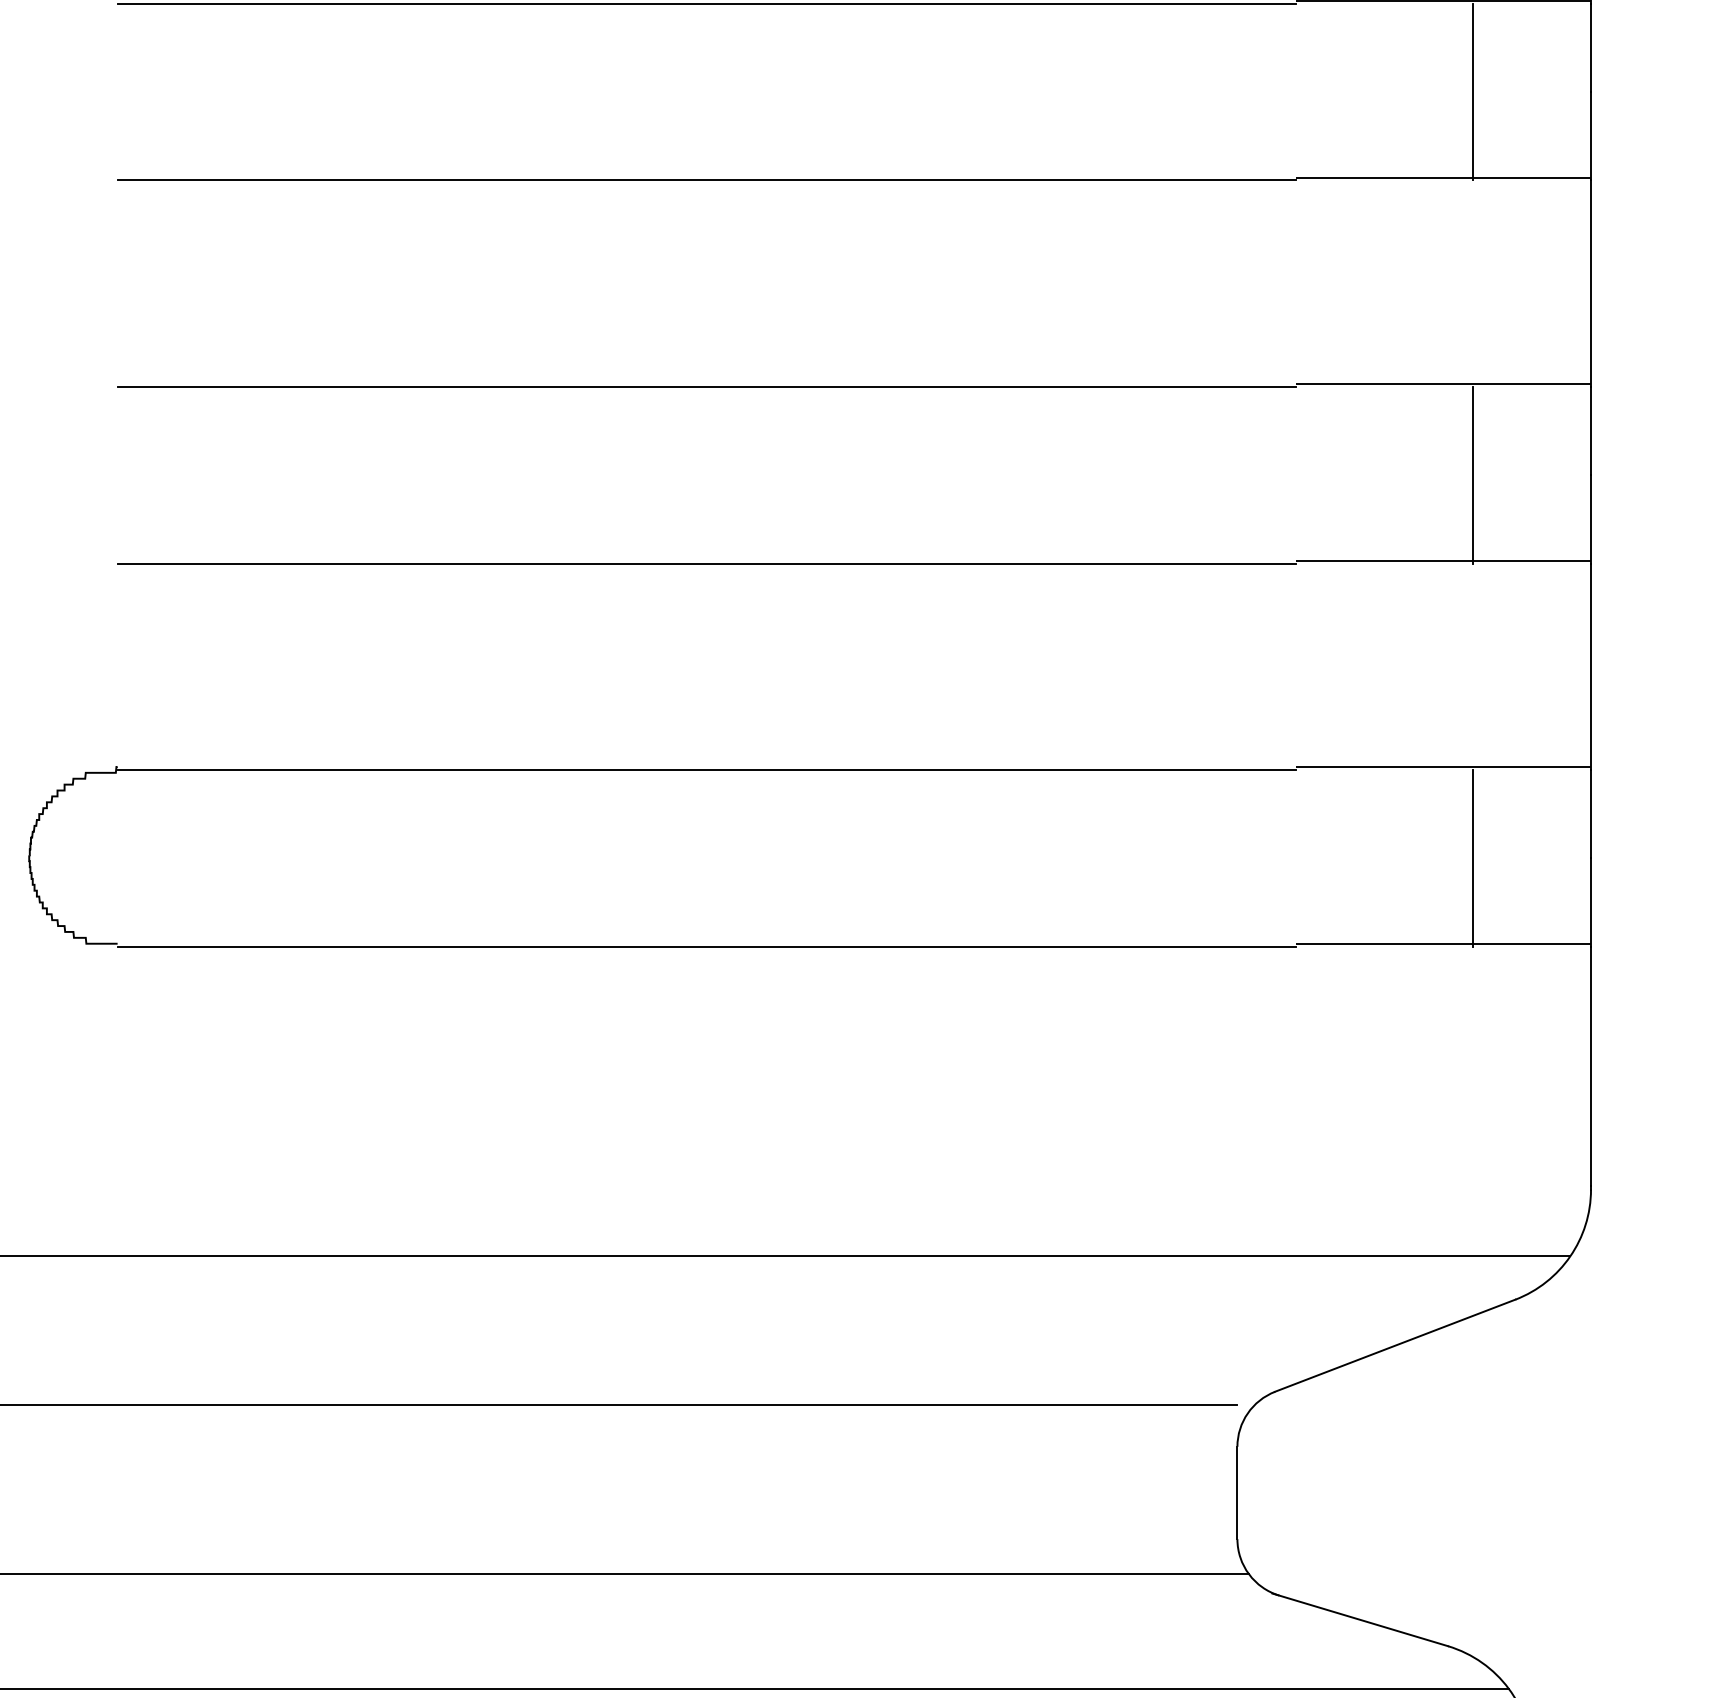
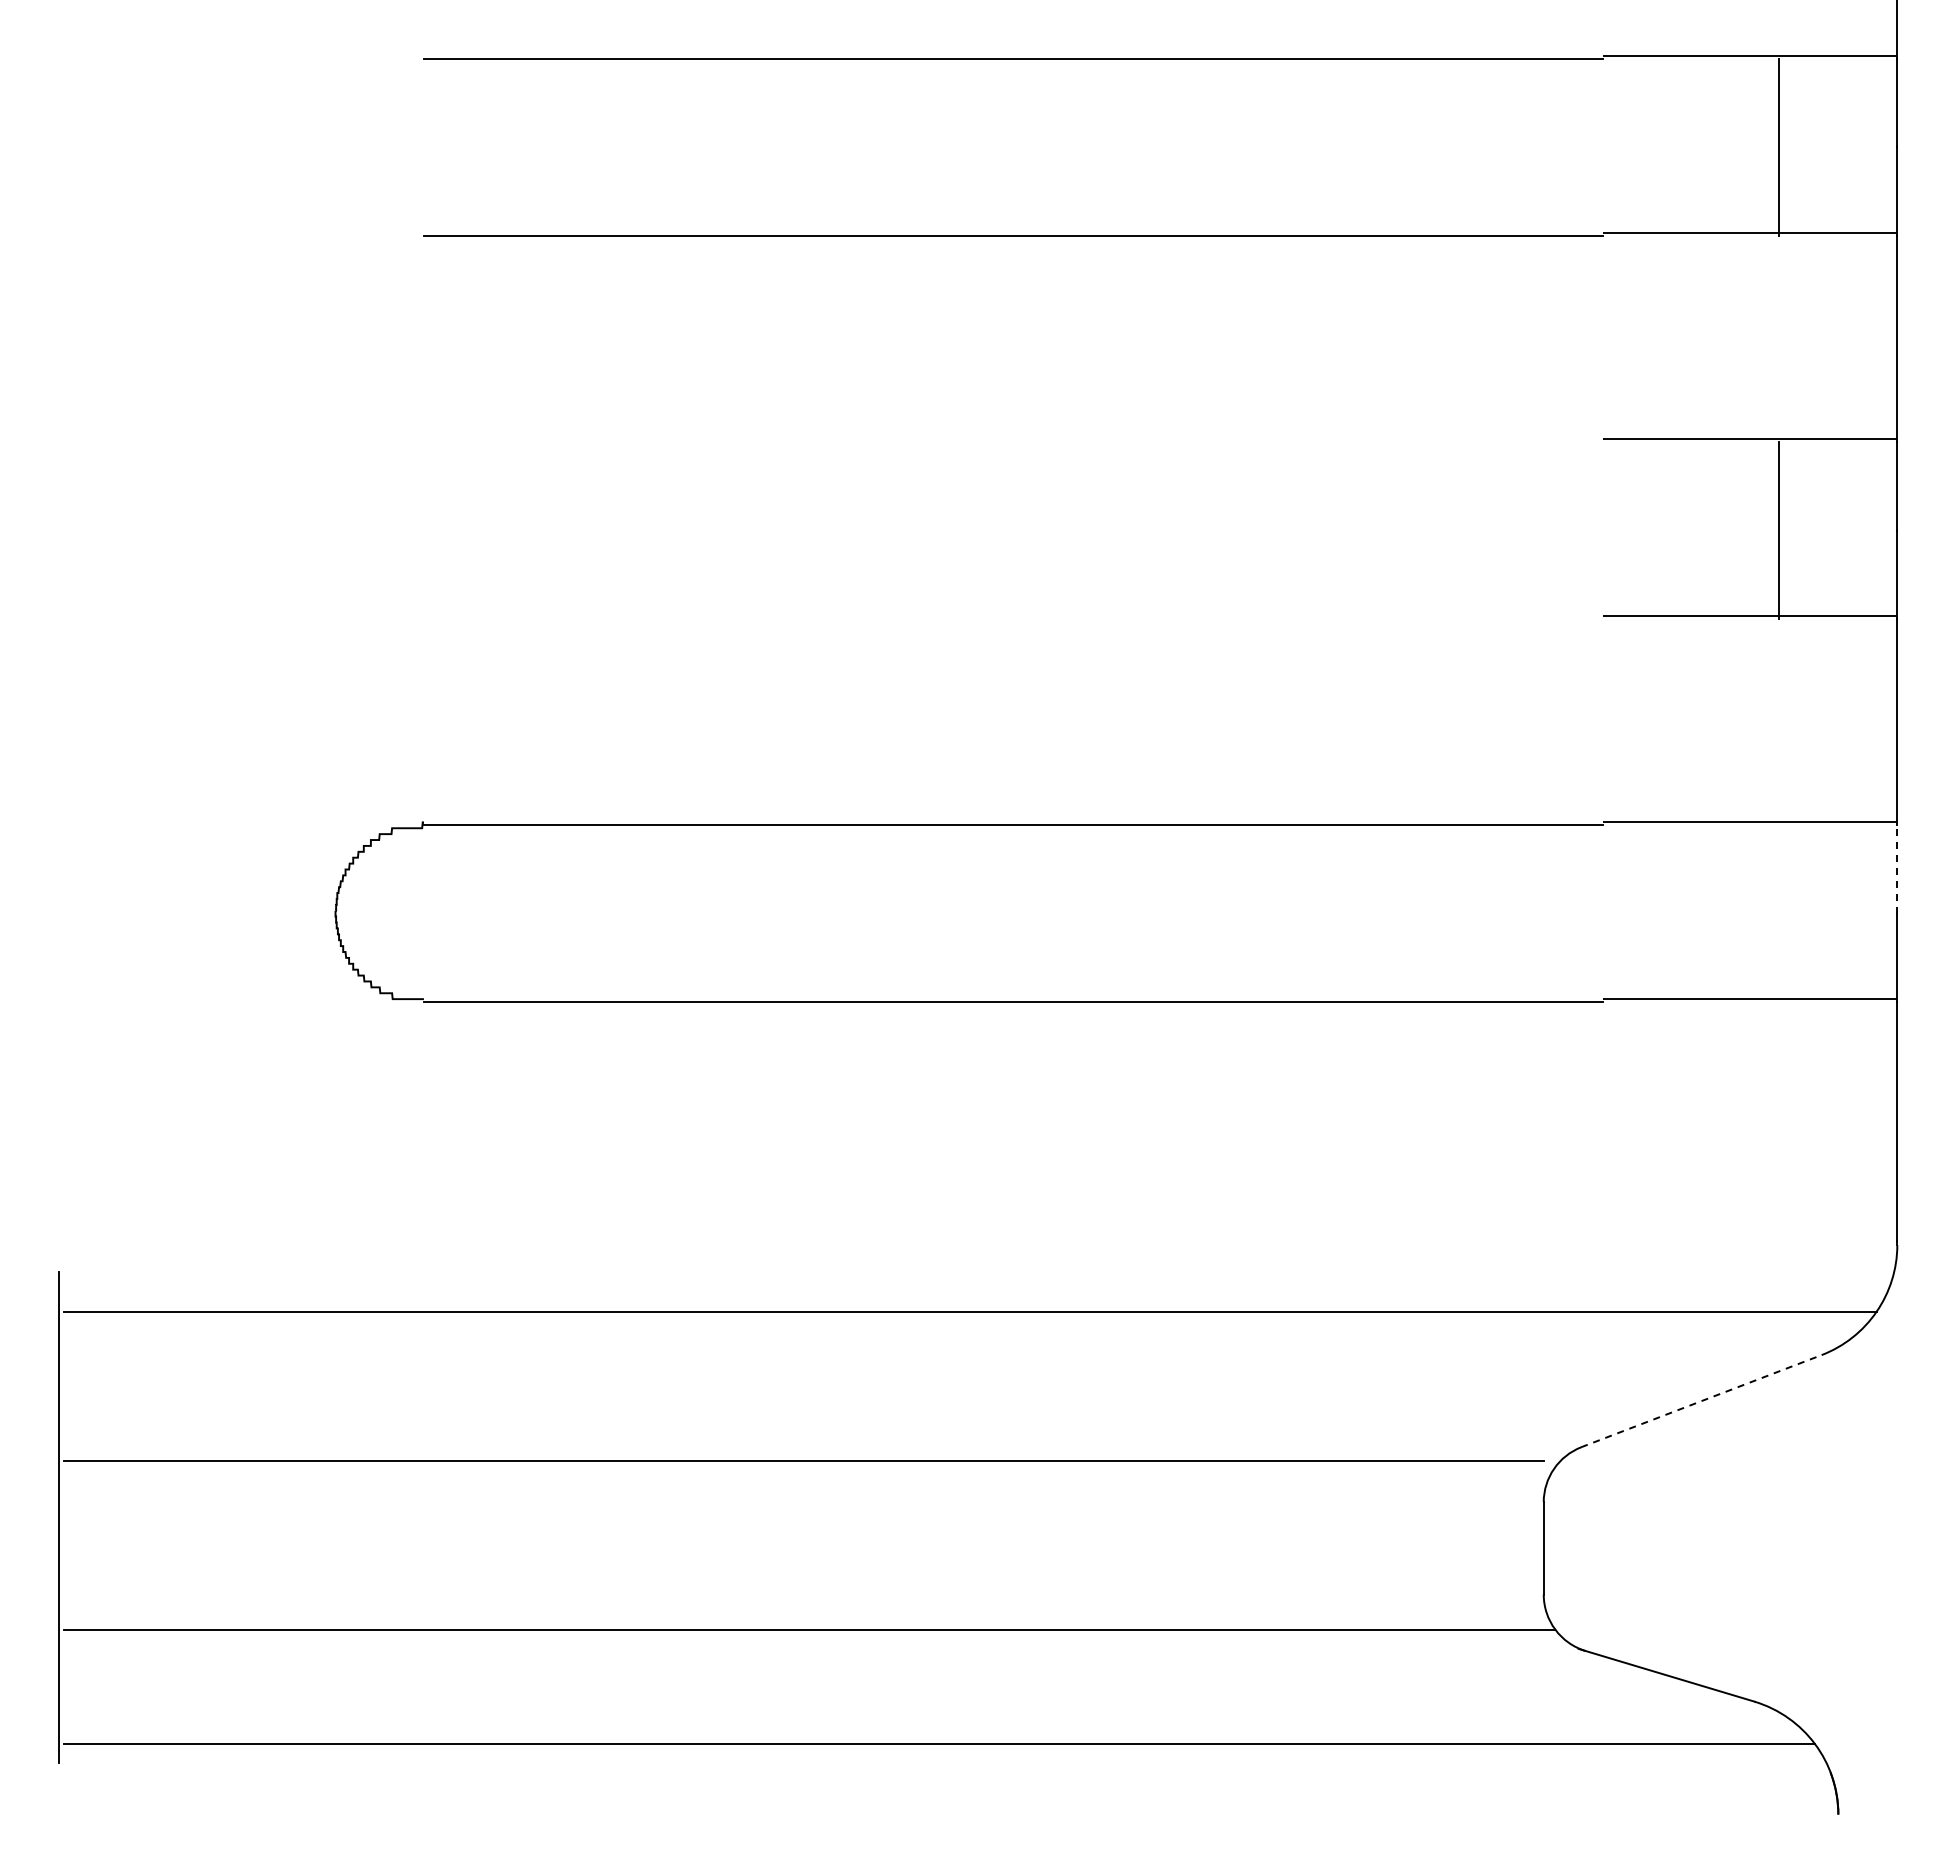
line: (707, 387) -> (1013, 442), removed
line: (707, 563) -> (1013, 618), removed
line: (1591, 813) -> (1897, 868), solid -> dashed
line: (1473, 858) -> (1779, 913), removed
line: (1395, 1346) -> (1701, 1401), solid -> dashed

